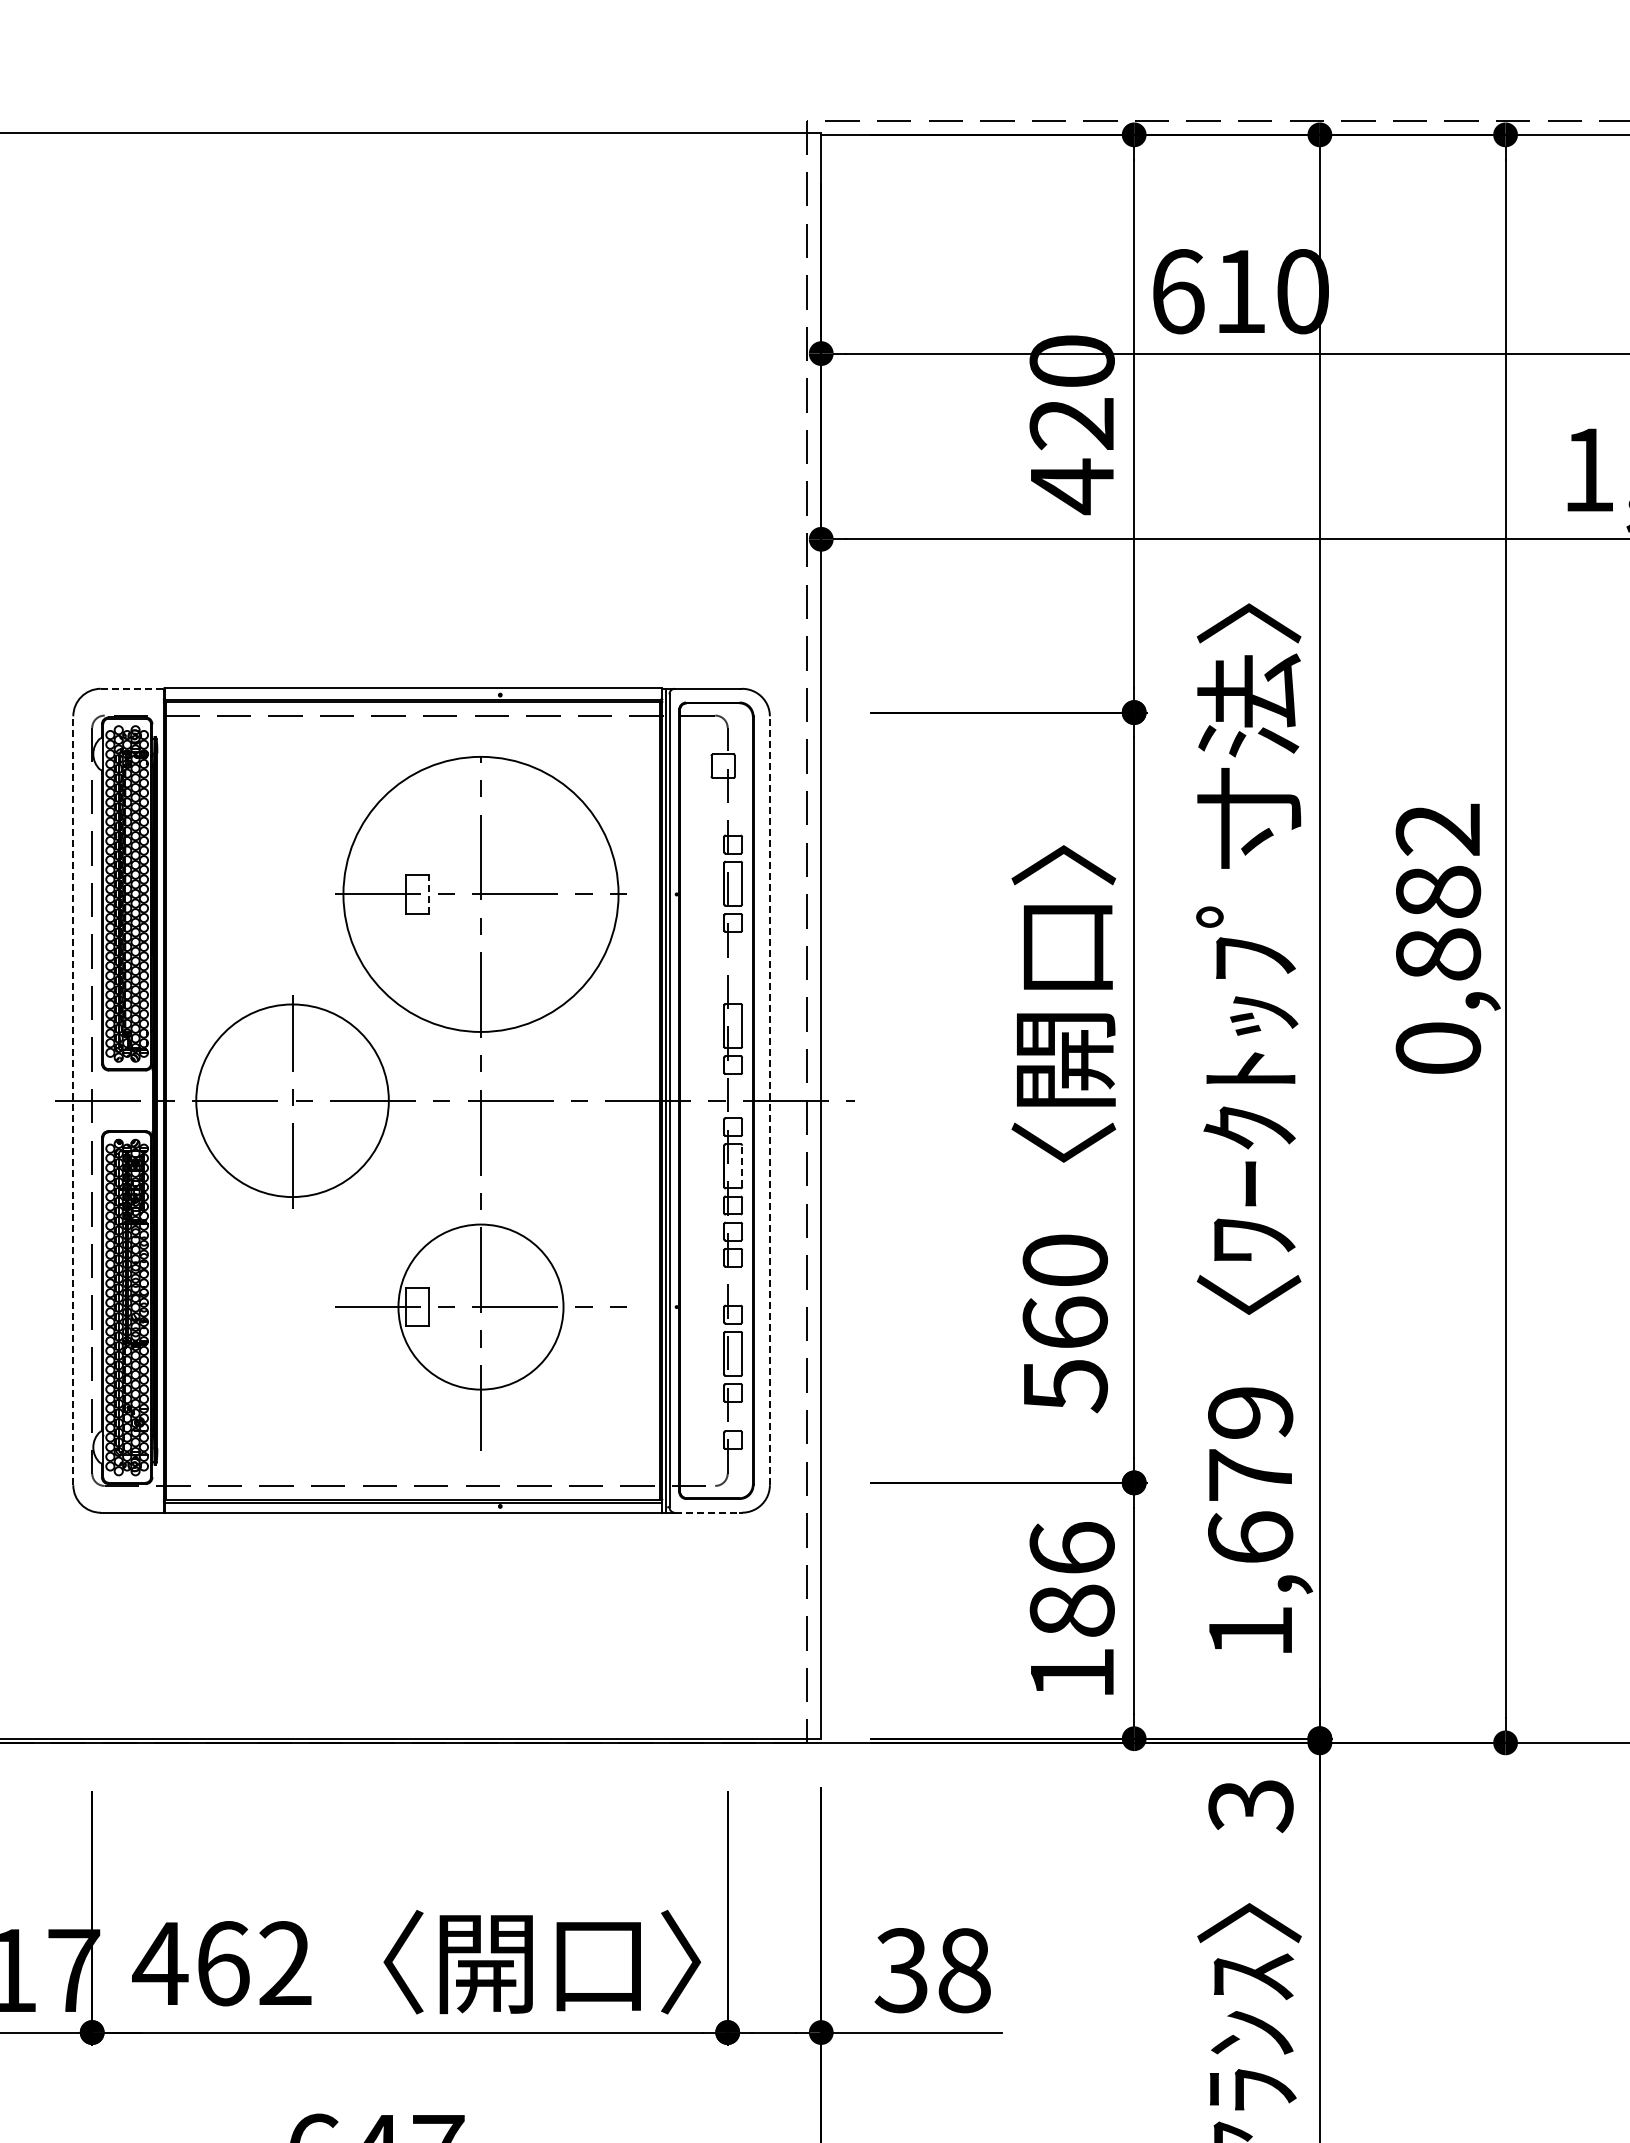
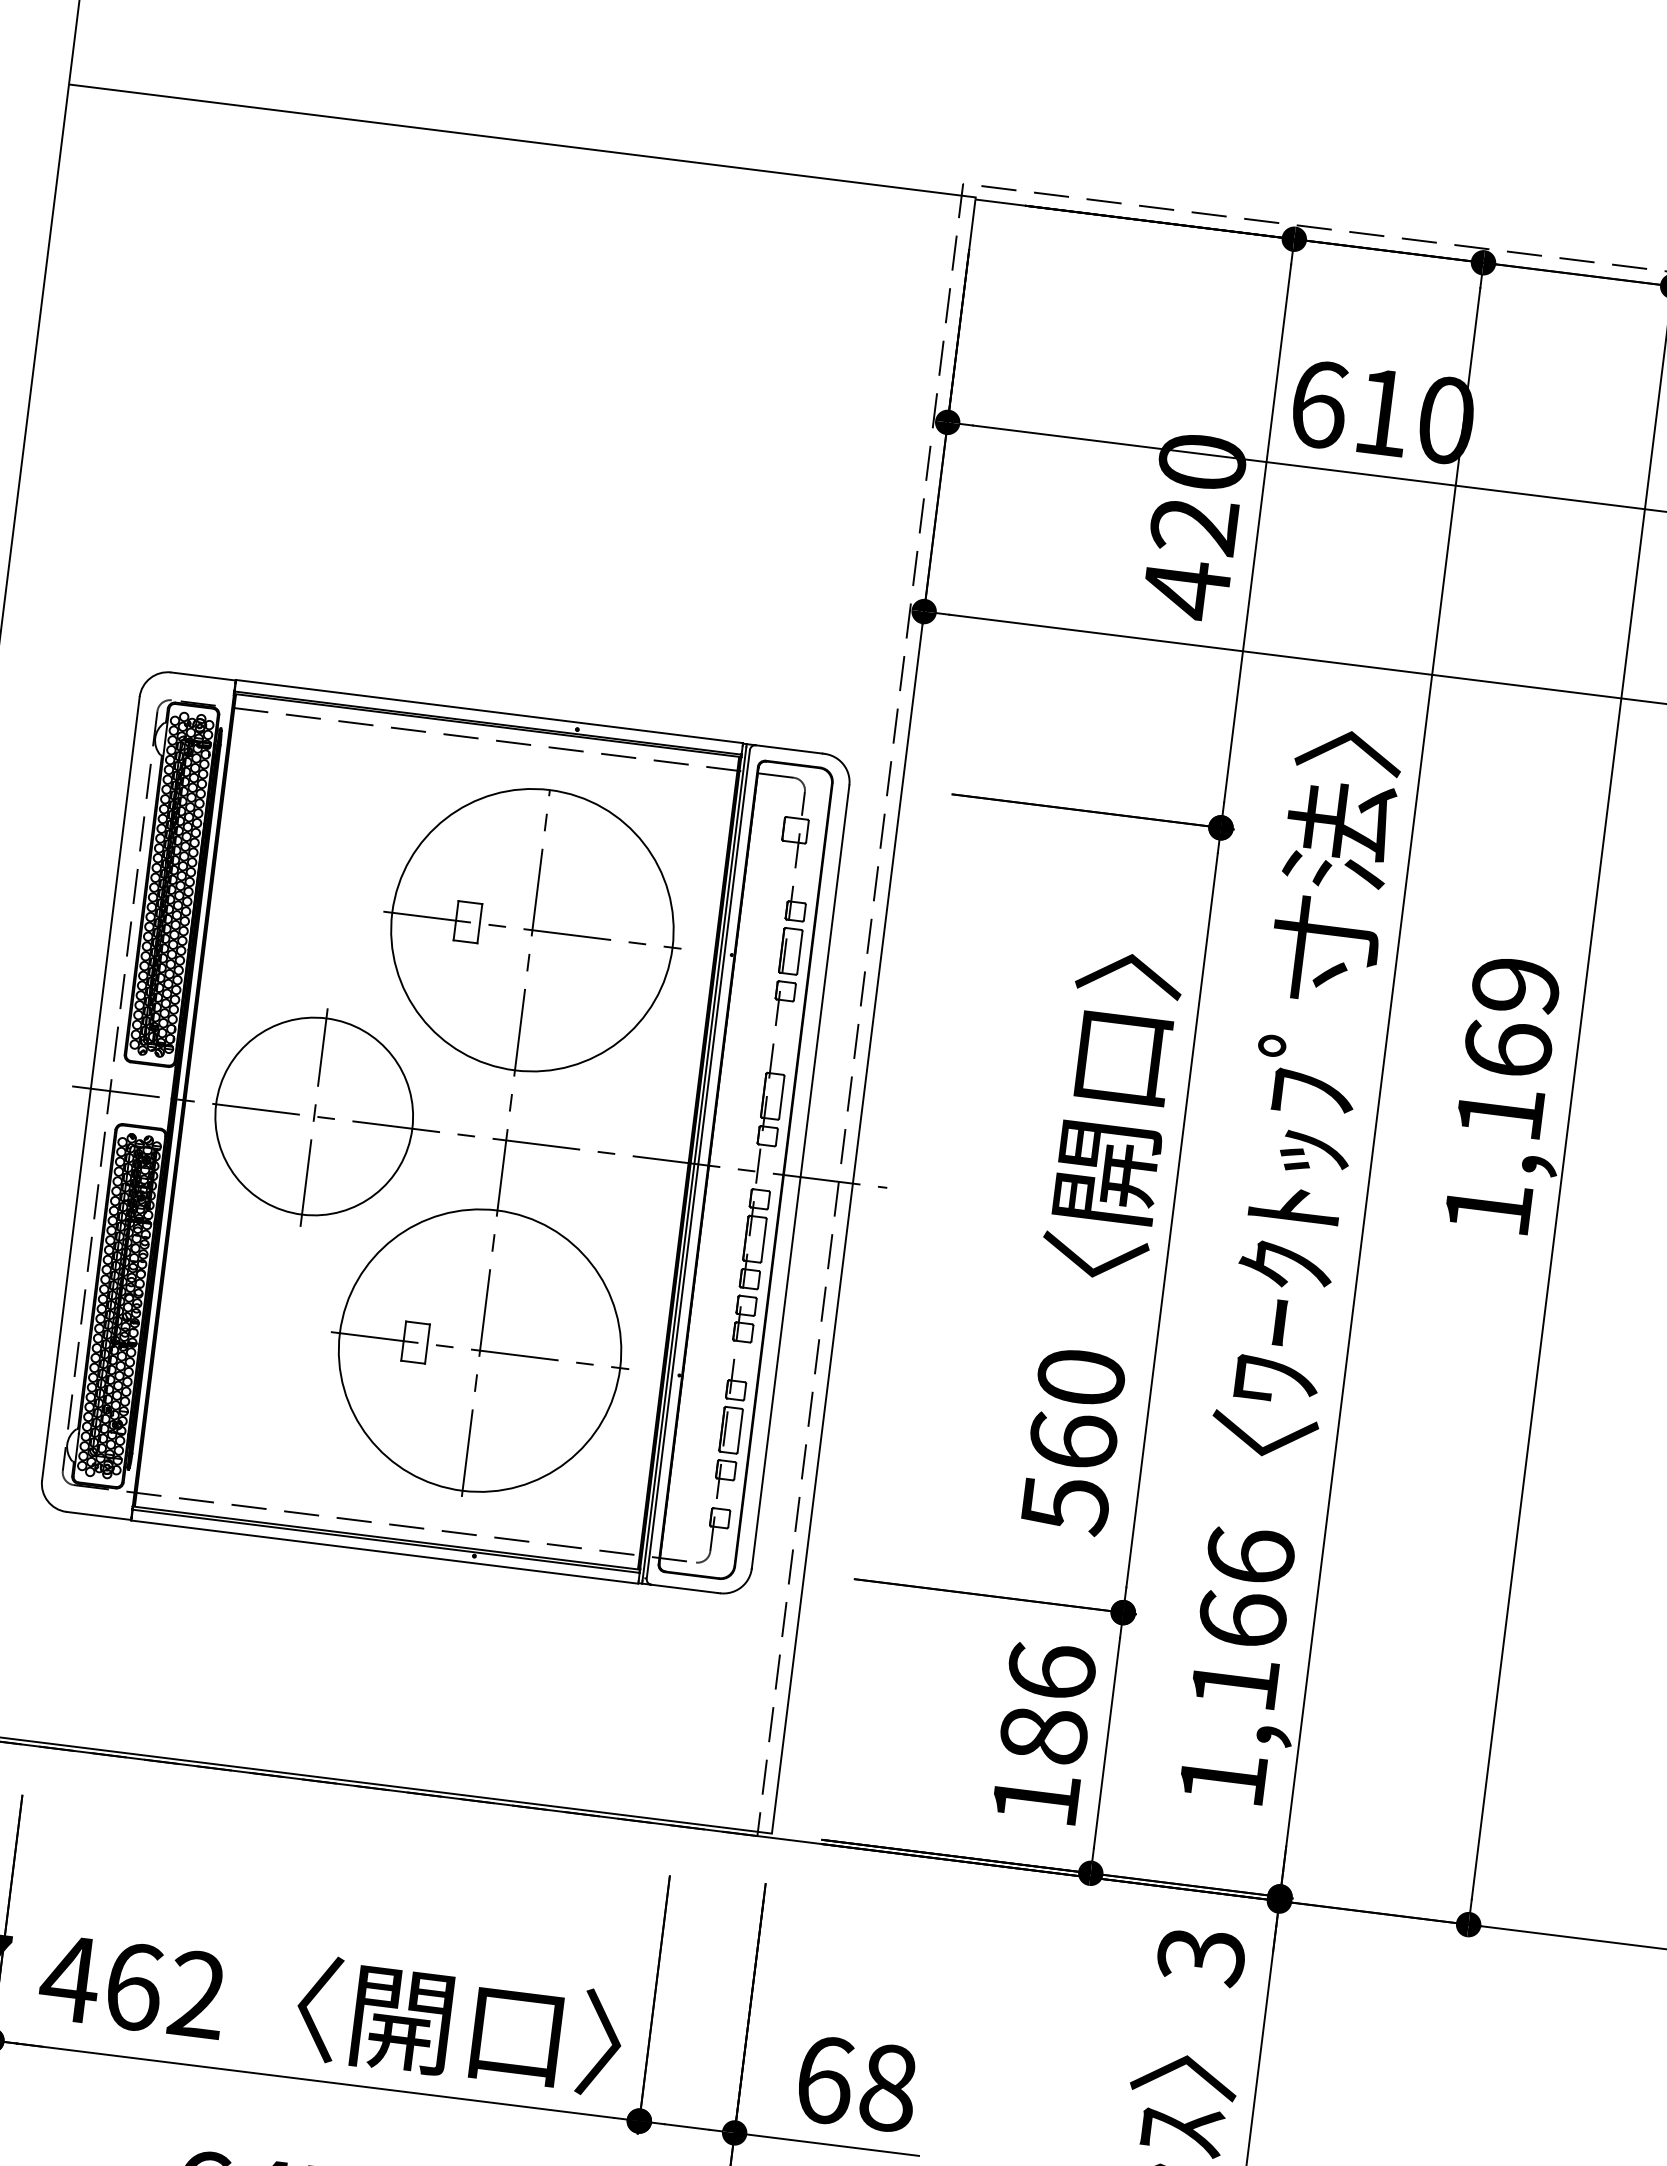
line: (132, 688) -> (203, 676), dashed -> solid
line: (429, 893) -> (480, 922), dashed -> solid
text: (1438, 938) -> (1502, 1096), 0,882 -> 1,169
line: (73, 1100) -> (91, 1088), dashed -> solid
line: (769, 1100) -> (800, 1176), dashed -> solid
line: (742, 1166) -> (764, 1240), dashed -> solid
circle: (480, 1306) -> (479, 1349), size x1.67
text: (1250, 1474) -> (1242, 1618), 1,679 -> 1,166
line: (707, 1512) -> (684, 1588), dashed -> solid
text: (901, 1970) -> (824, 2079), 38 -> 68

